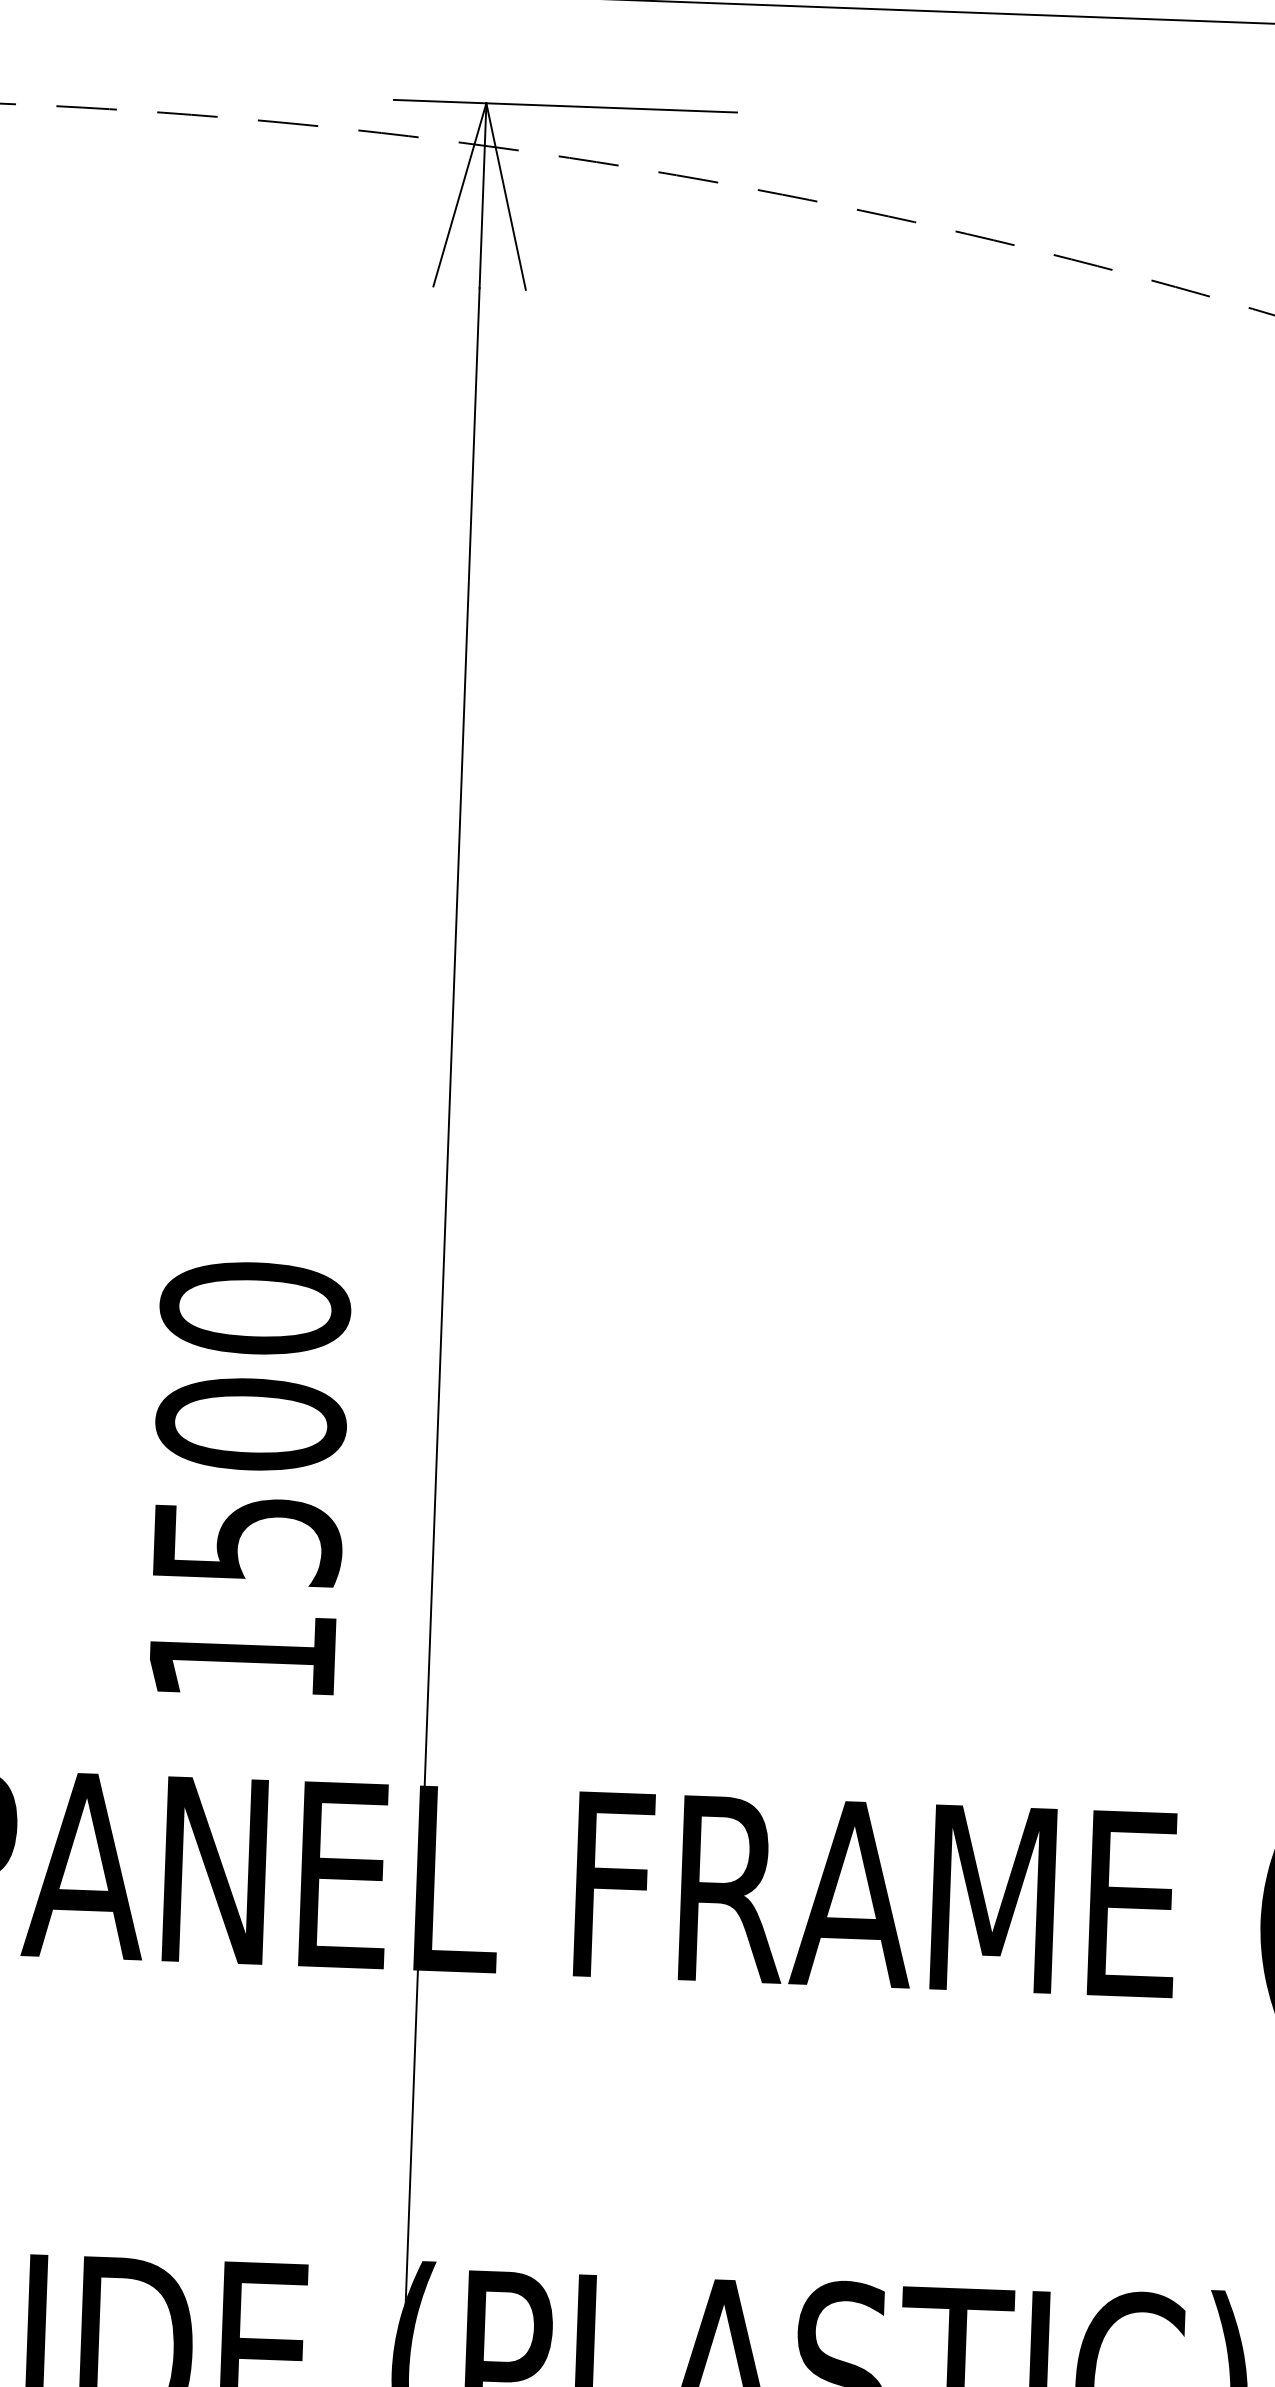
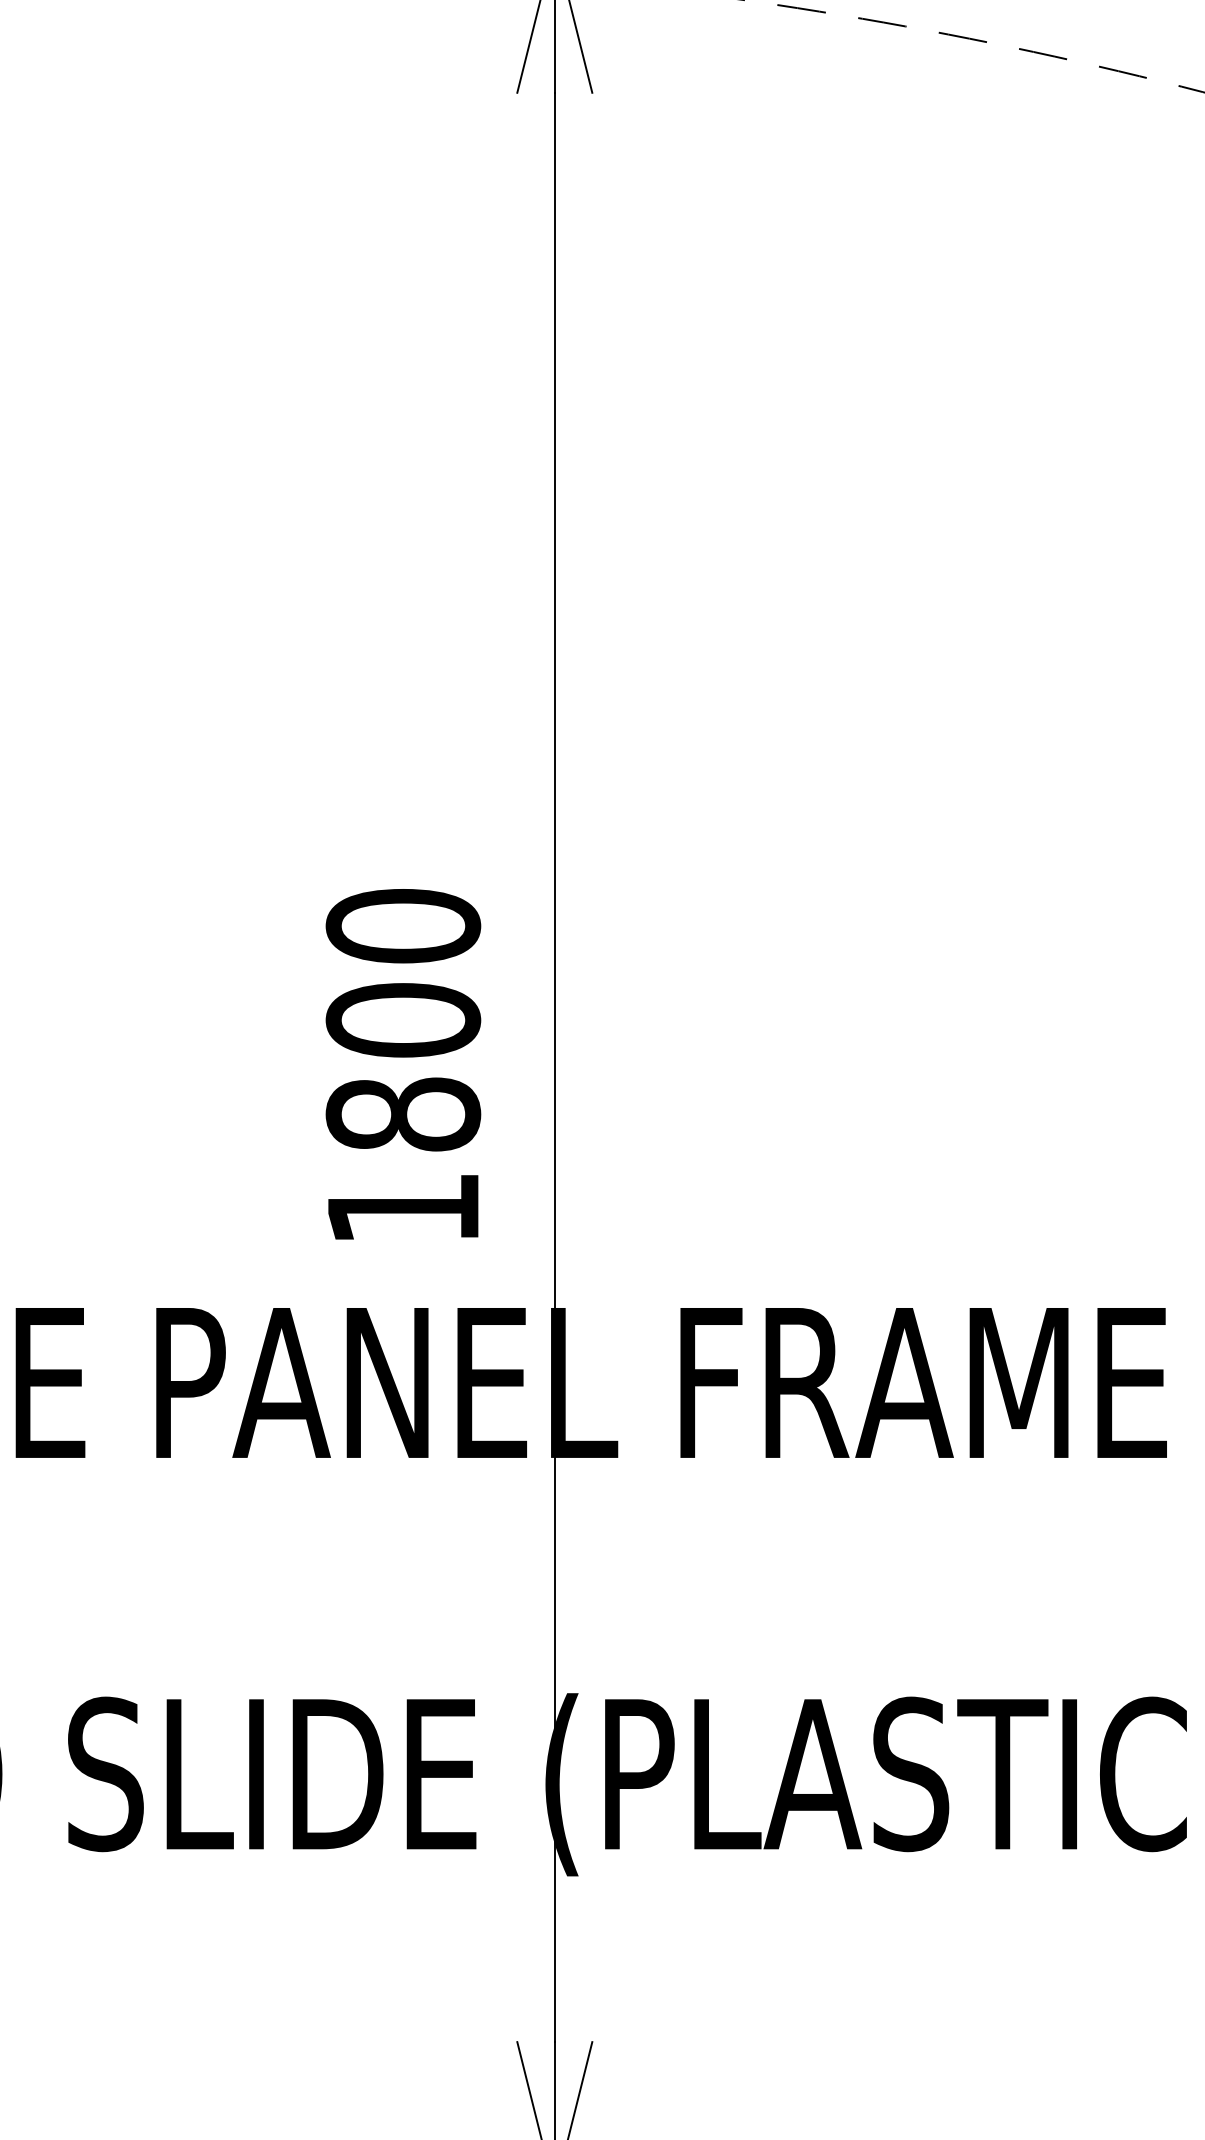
text: (246, 1540) -> (403, 1114), 1500 -> 1800

